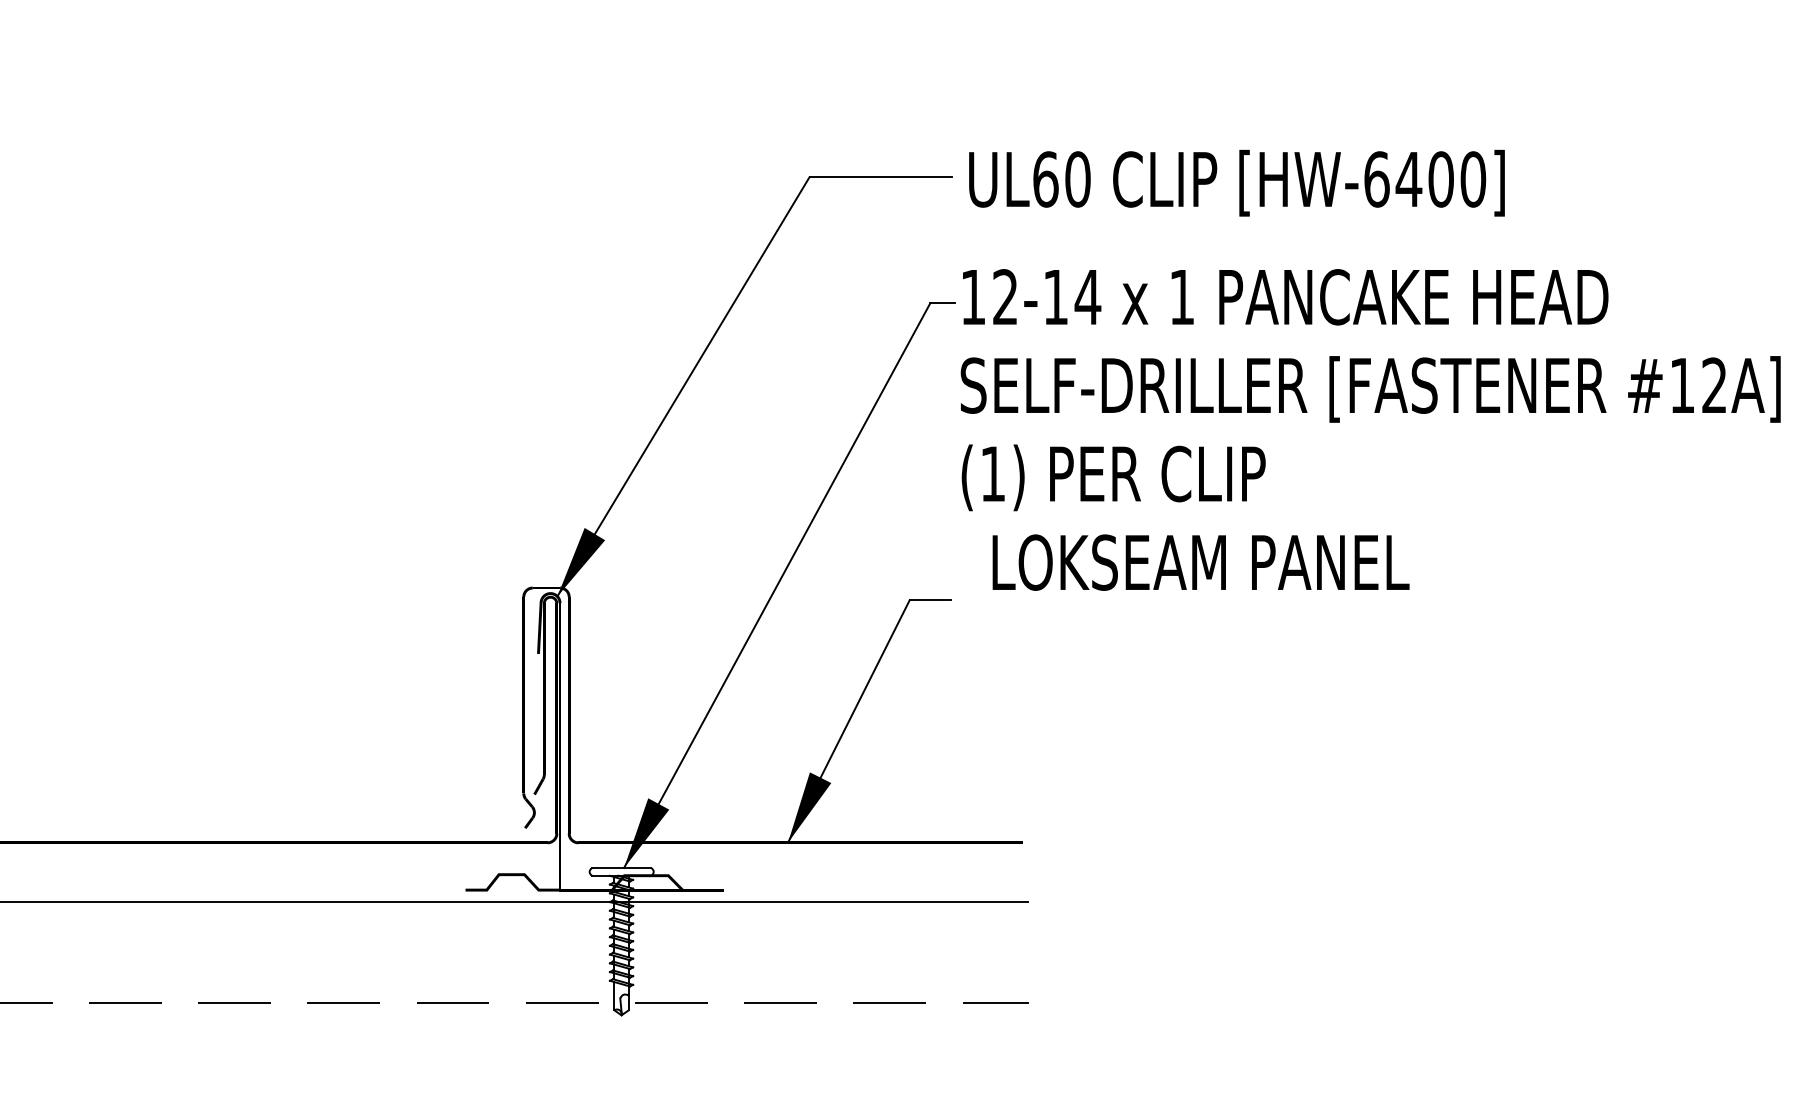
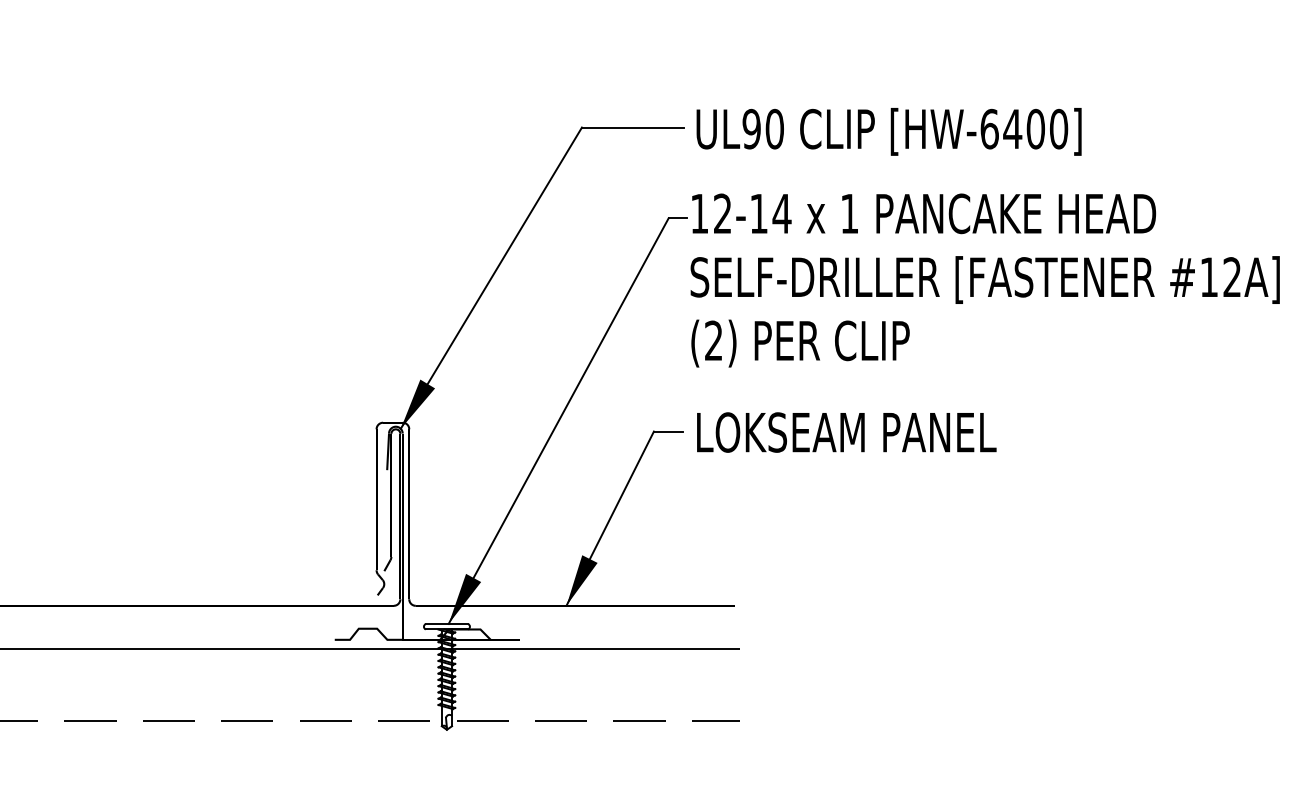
text: (1045, 179) -> (751, 129), UL60 -> UL90
text: (992, 473) -> (713, 340), (1) -> (2)
text: (1200, 562) -> (846, 432), moved

